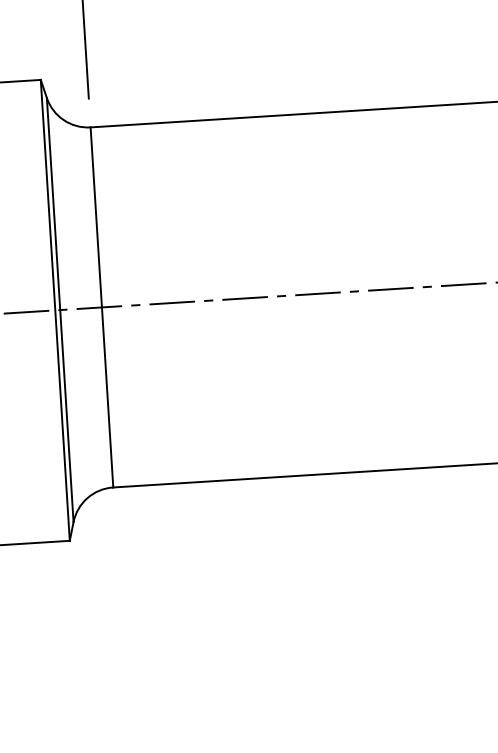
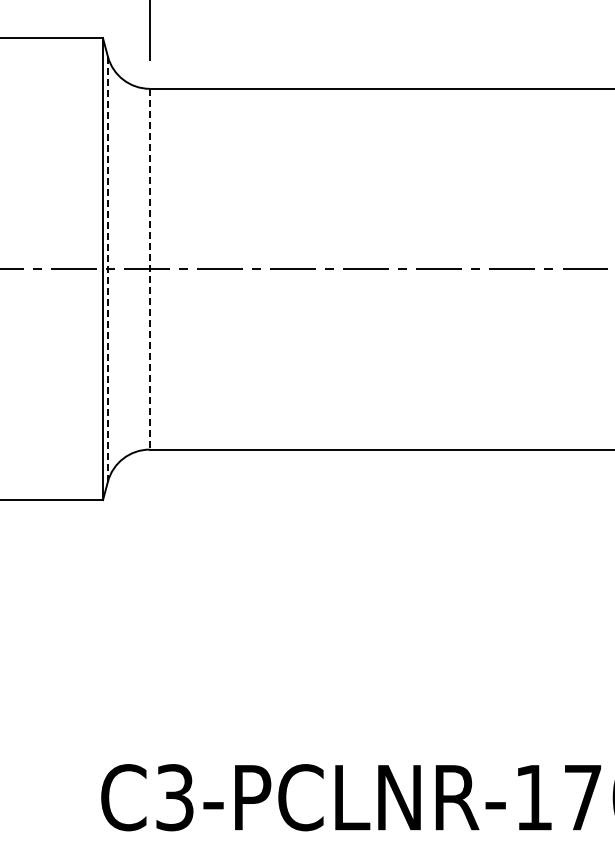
line: (101, 307) -> (149, 269), solid -> dashed
line: (59, 310) -> (107, 269), solid -> dashed

